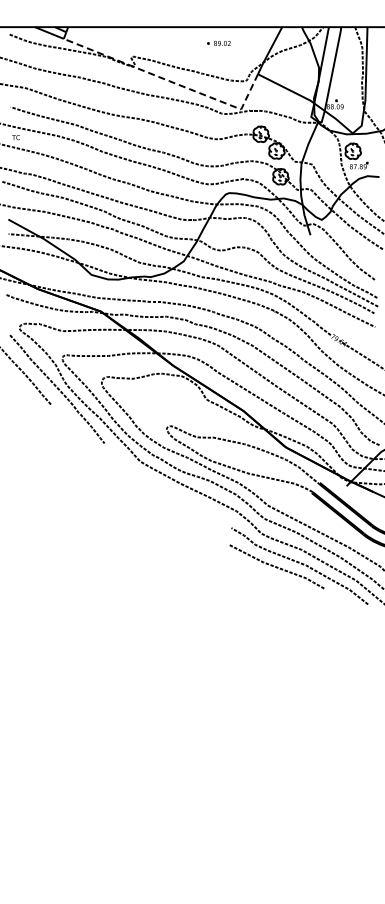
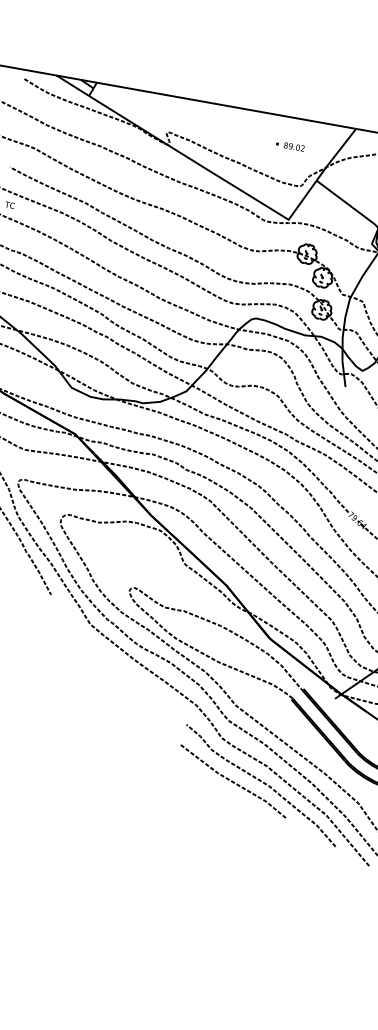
part: (218, 43) -> (289, 146), moved
line: (170, 81) -> (209, 170), dashed -> solid

